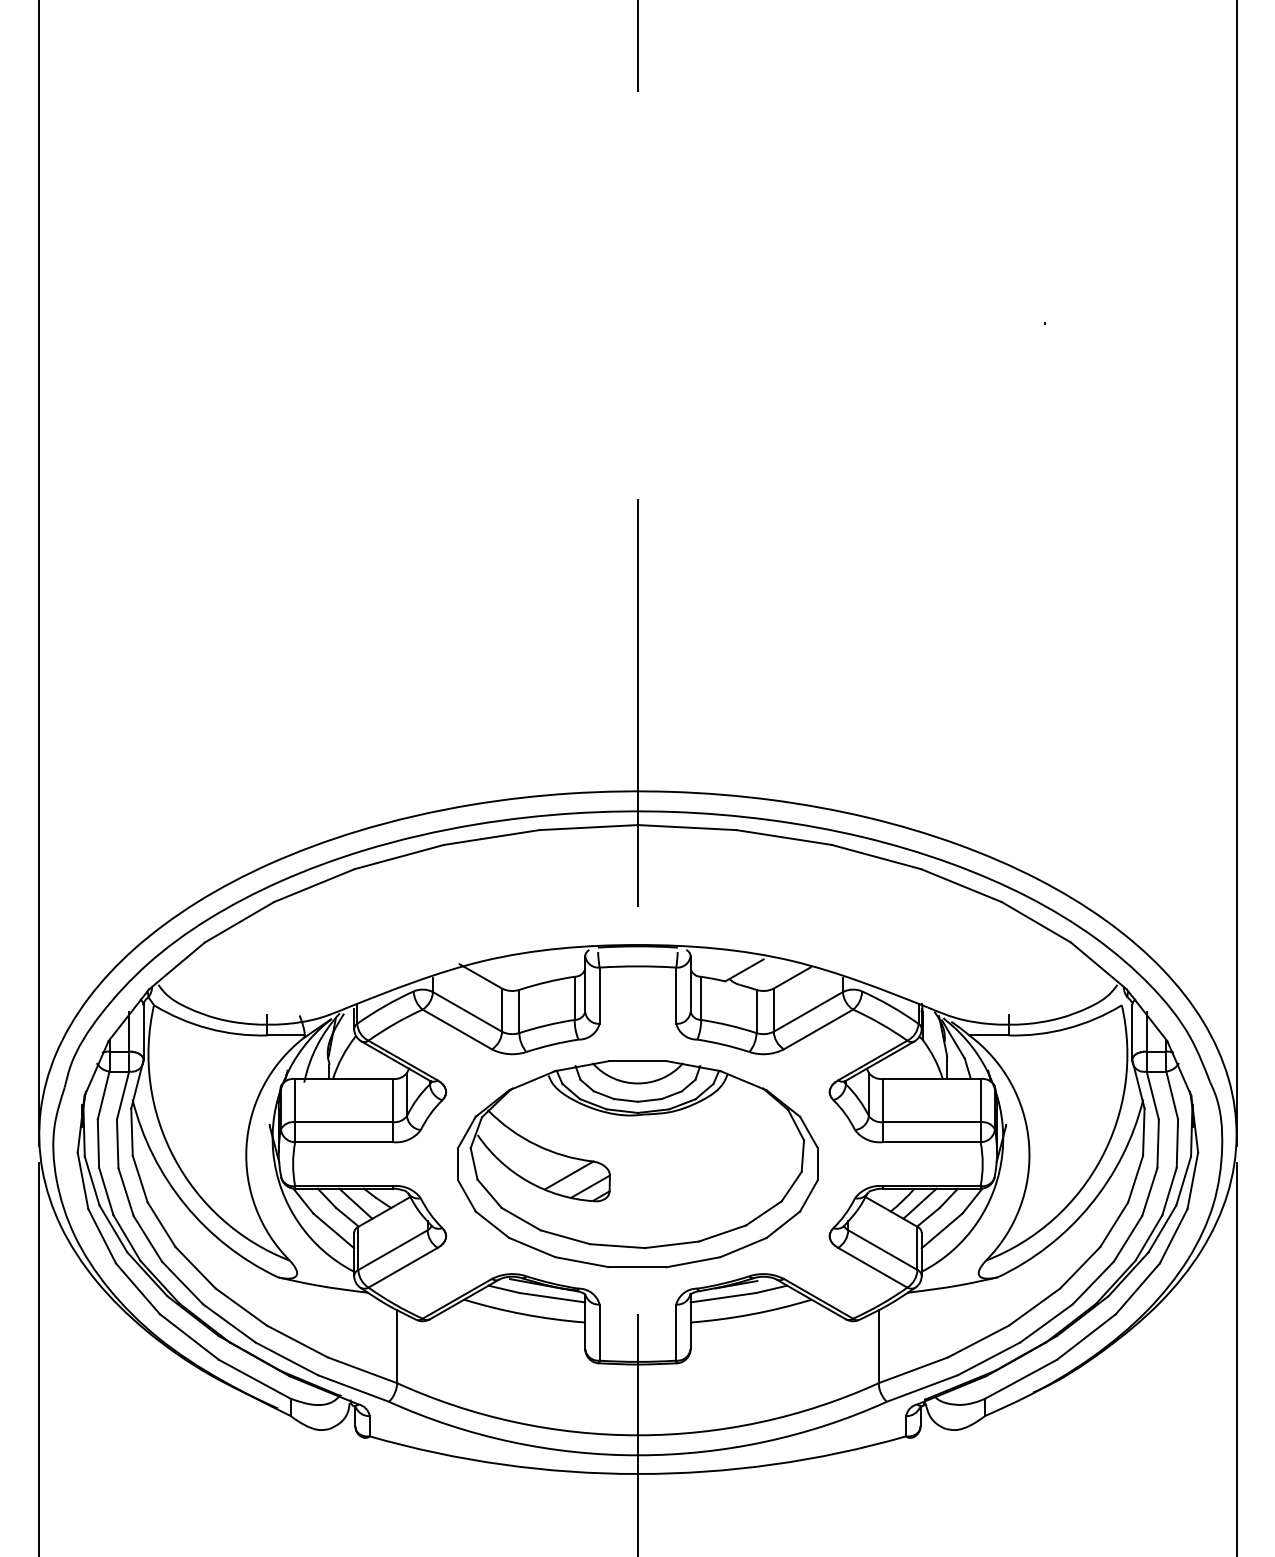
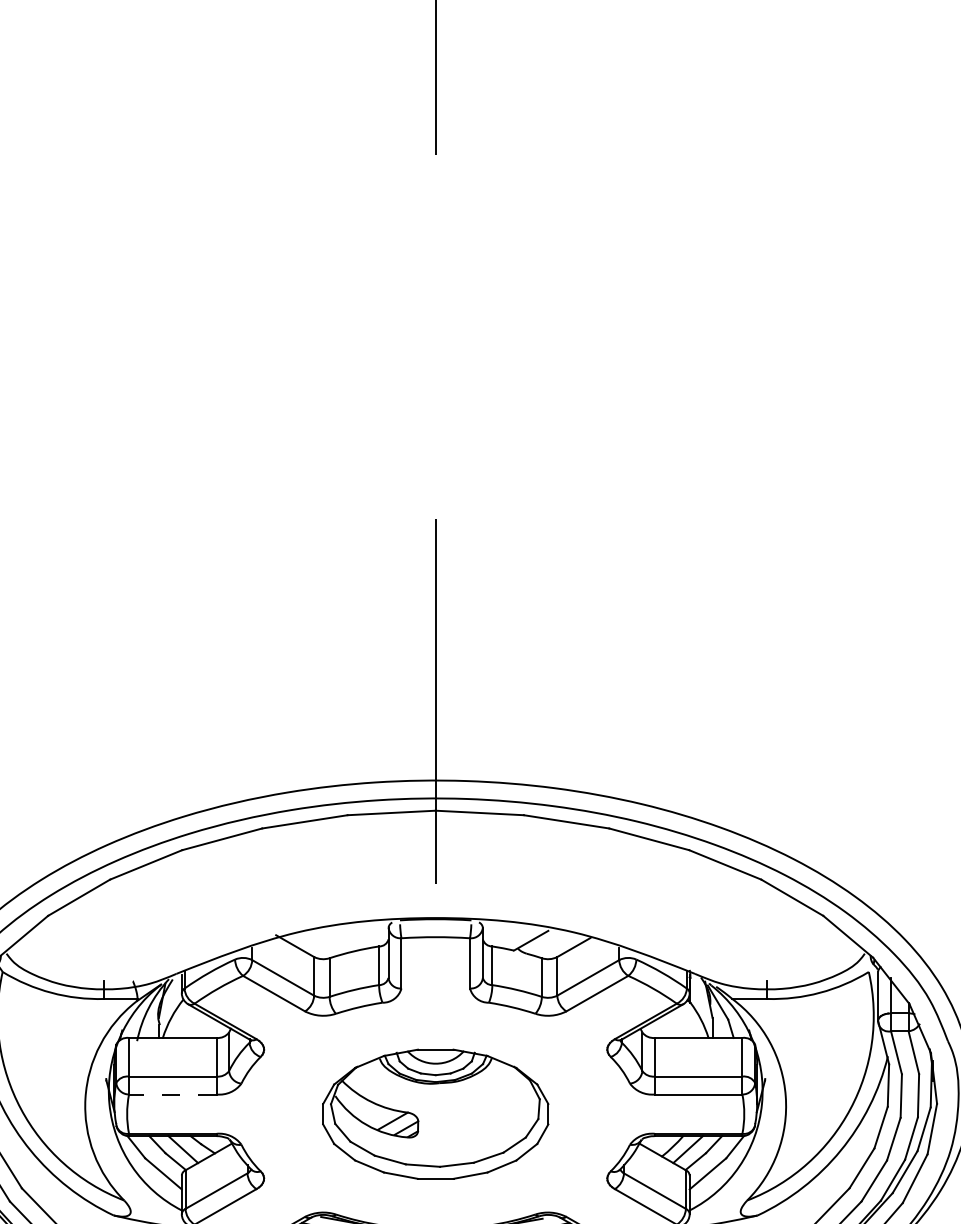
line: (344, 1142) -> (173, 1094), solid -> dashed
part: (637, 1164) -> (435, 1114), size x0.7

